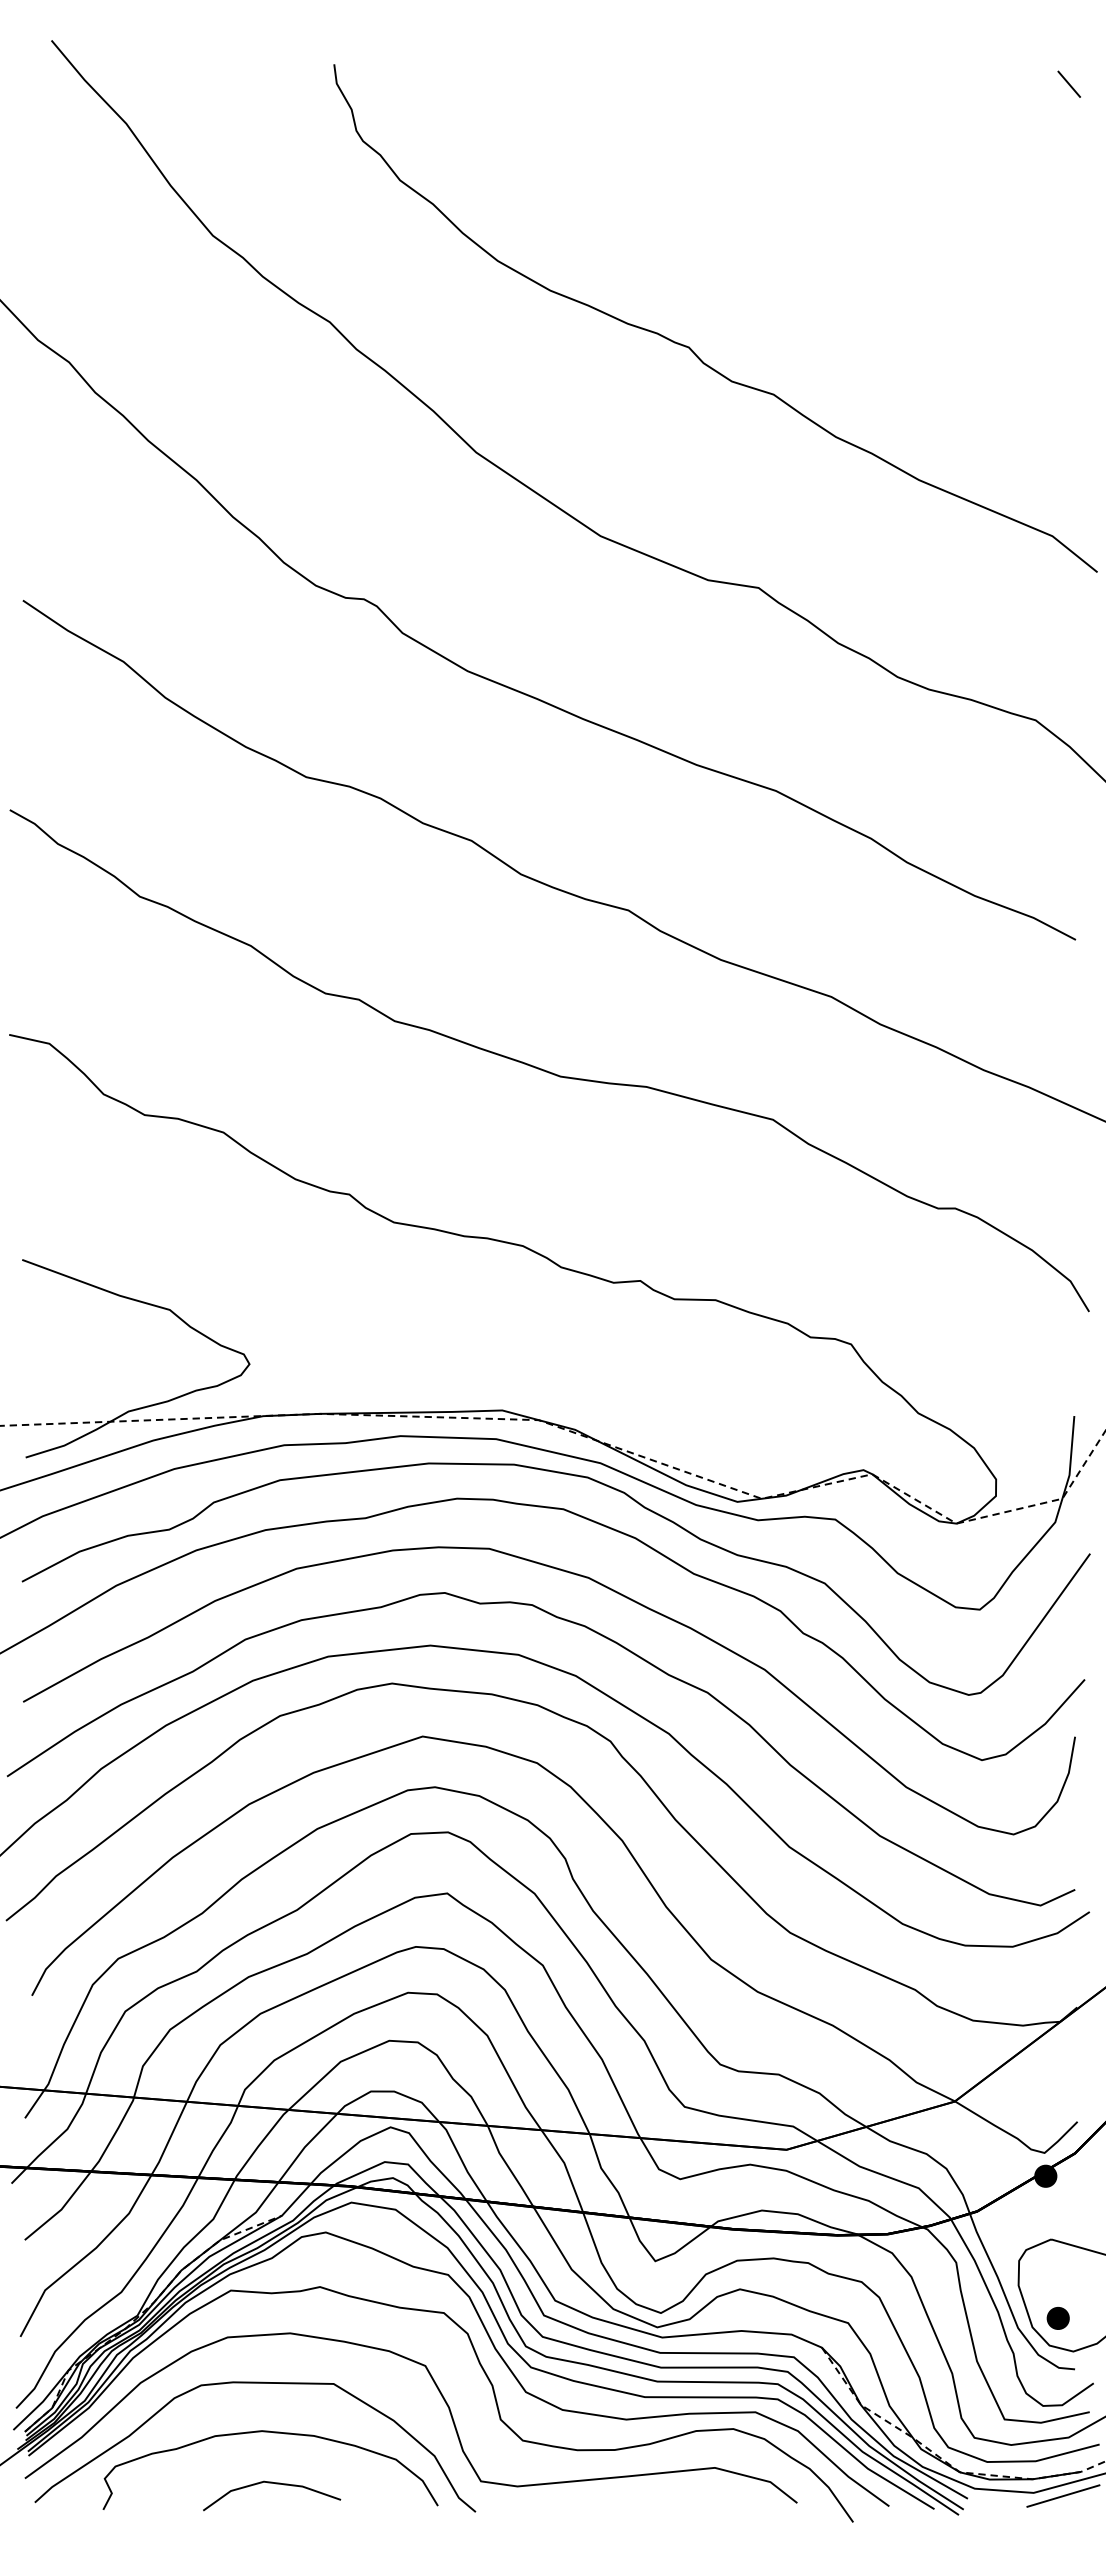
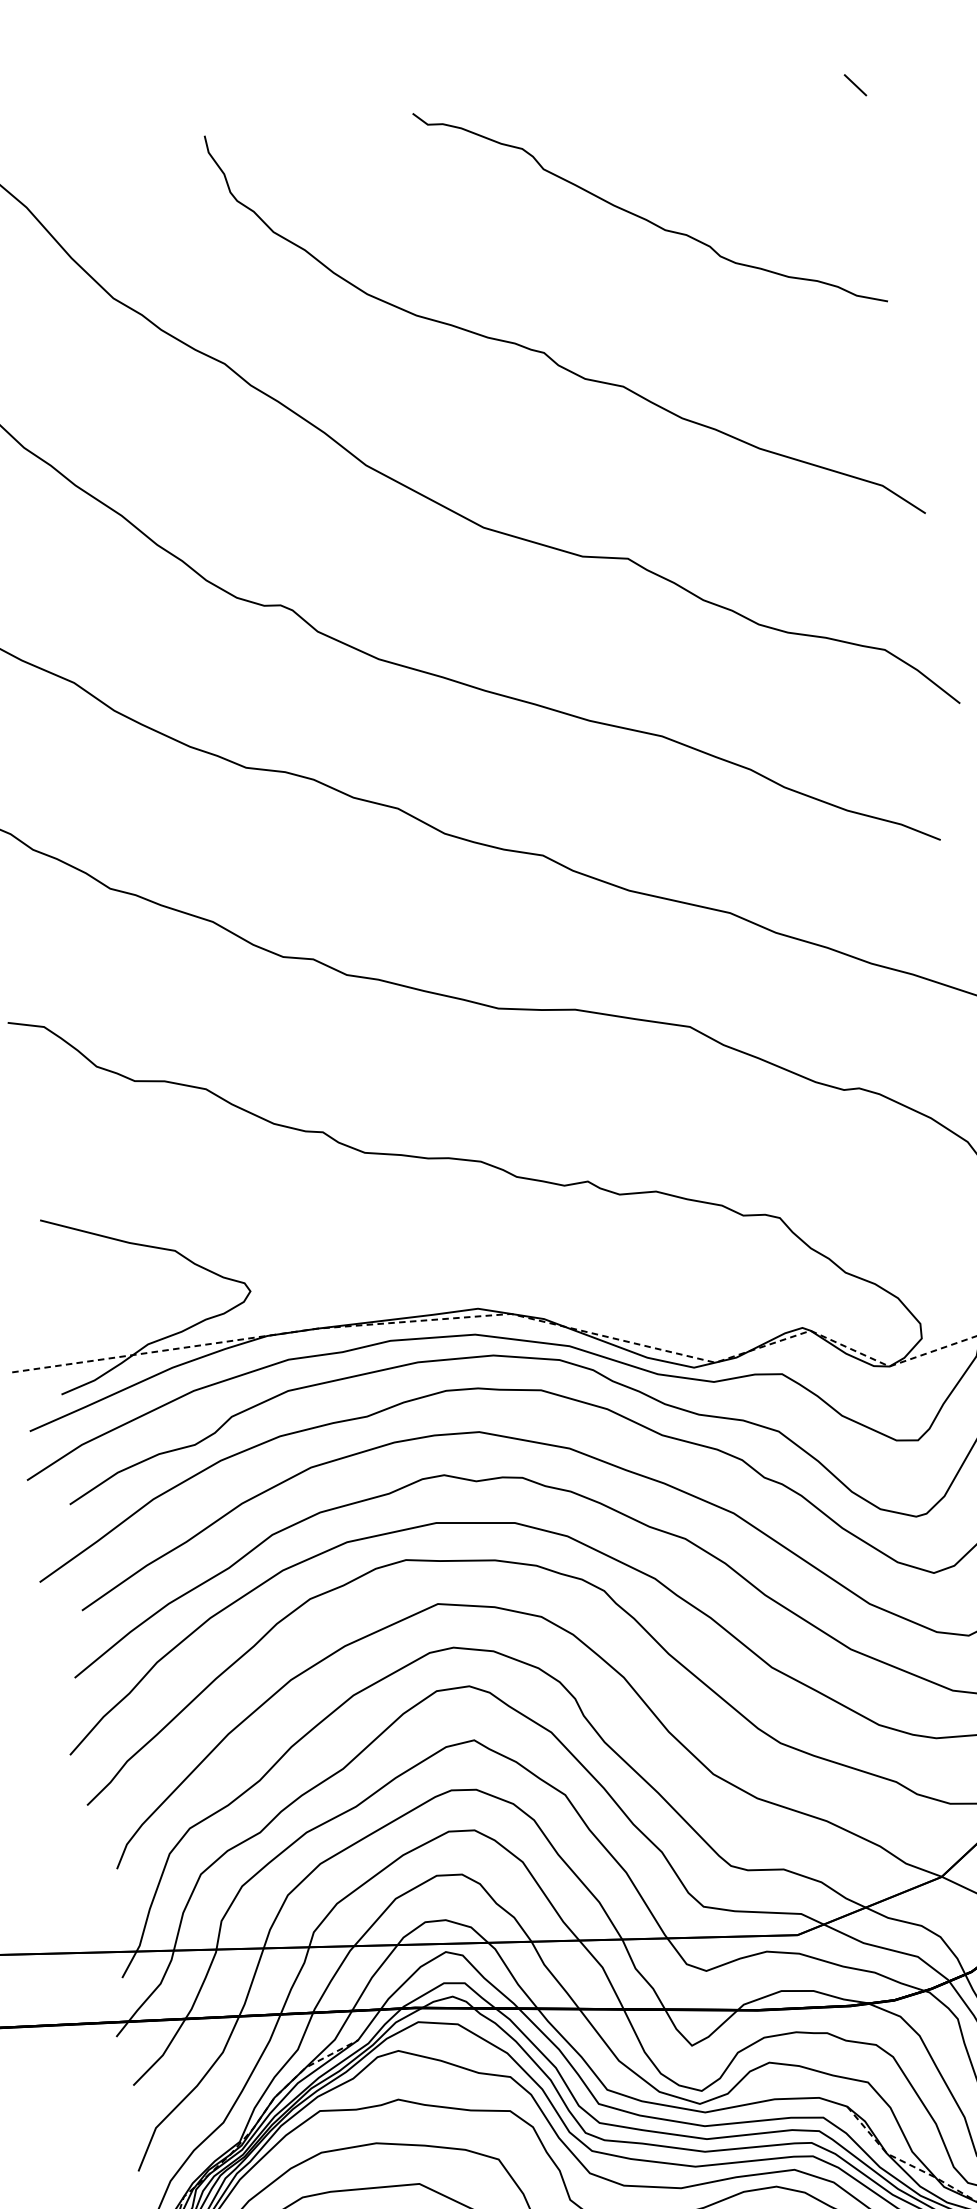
curve: (819, 209) -> (646, 218), added

